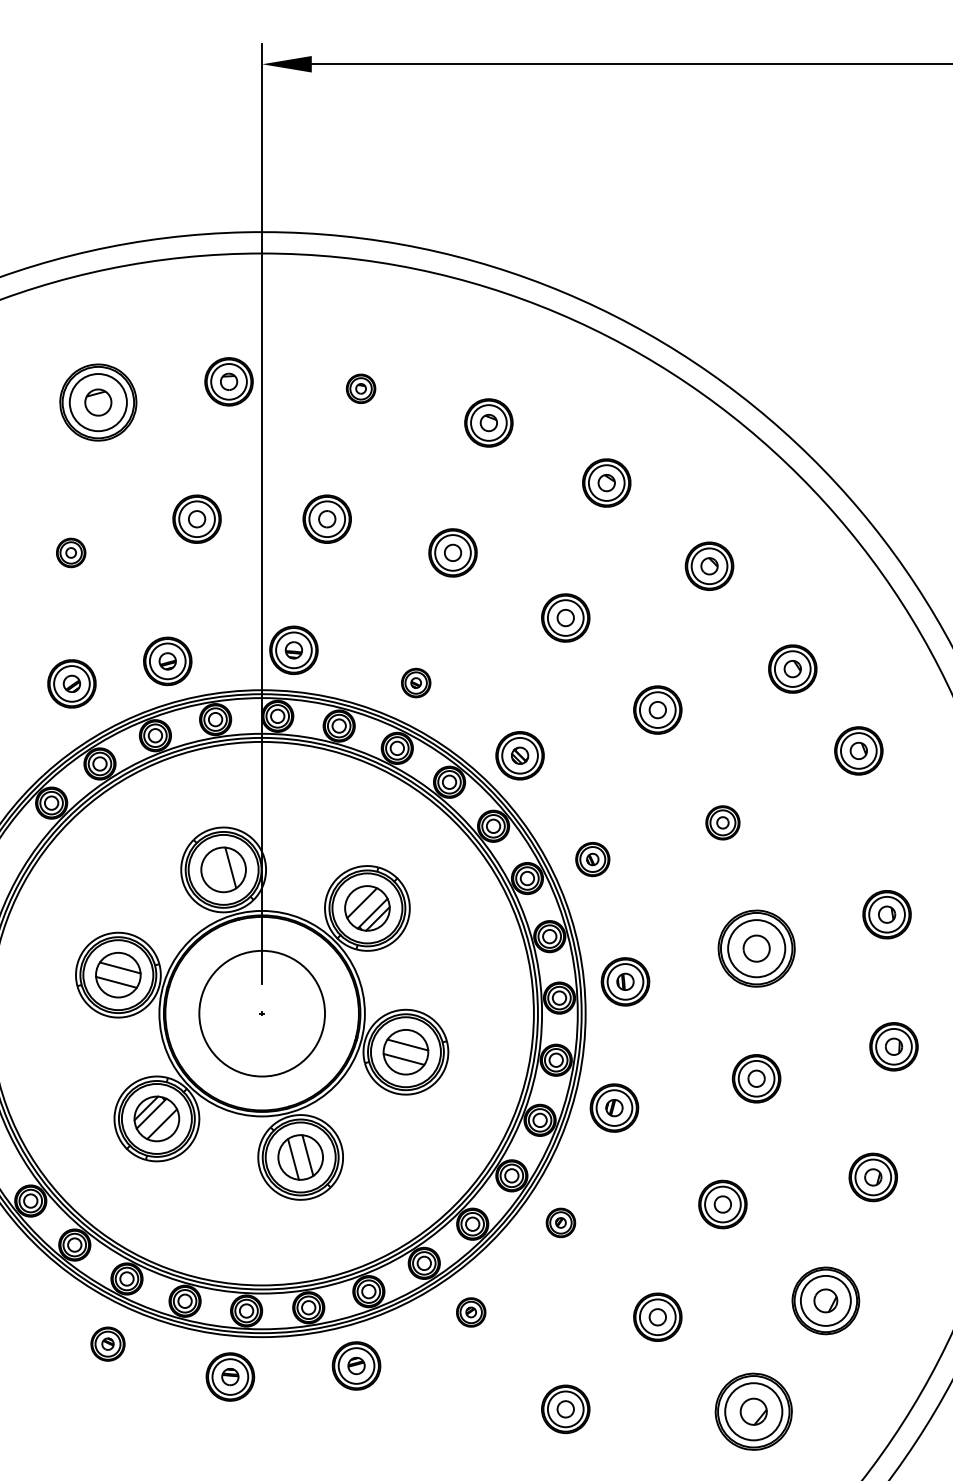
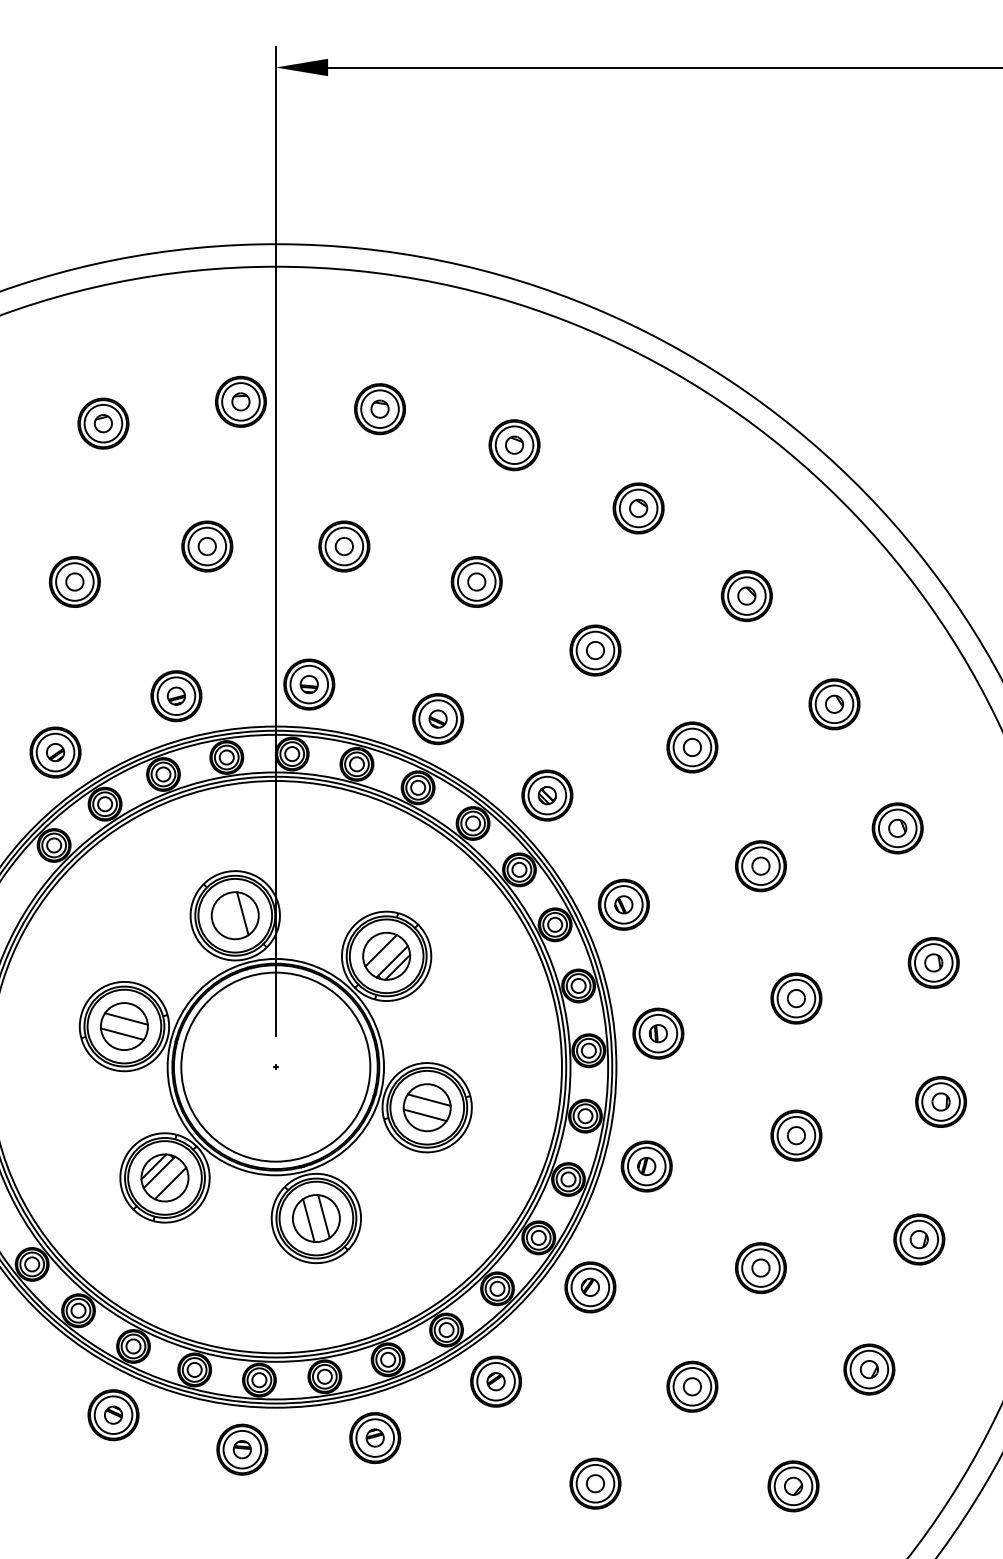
part: (360, 388) -> (379, 408), size x1.67
part: (98, 402) -> (103, 423), size x0.62
part: (70, 552) -> (74, 581), size x1.67
part: (415, 682) -> (437, 718), size x1.67
part: (71, 683) -> (55, 752), moved
part: (858, 750) -> (897, 827), moved
part: (722, 822) -> (760, 865), size x1.43
part: (592, 859) -> (623, 904), size x1.43
part: (756, 948) -> (796, 998), size x0.62
circle: (261, 1013) -> (275, 1066), size x1.43
part: (560, 1222) -> (589, 1286), size x1.67
part: (825, 1300) -> (868, 1369), size x0.71
part: (470, 1312) -> (495, 1381), size x1.67
part: (107, 1343) -> (112, 1414), size x1.43
part: (753, 1411) -> (793, 1485), size x0.62

